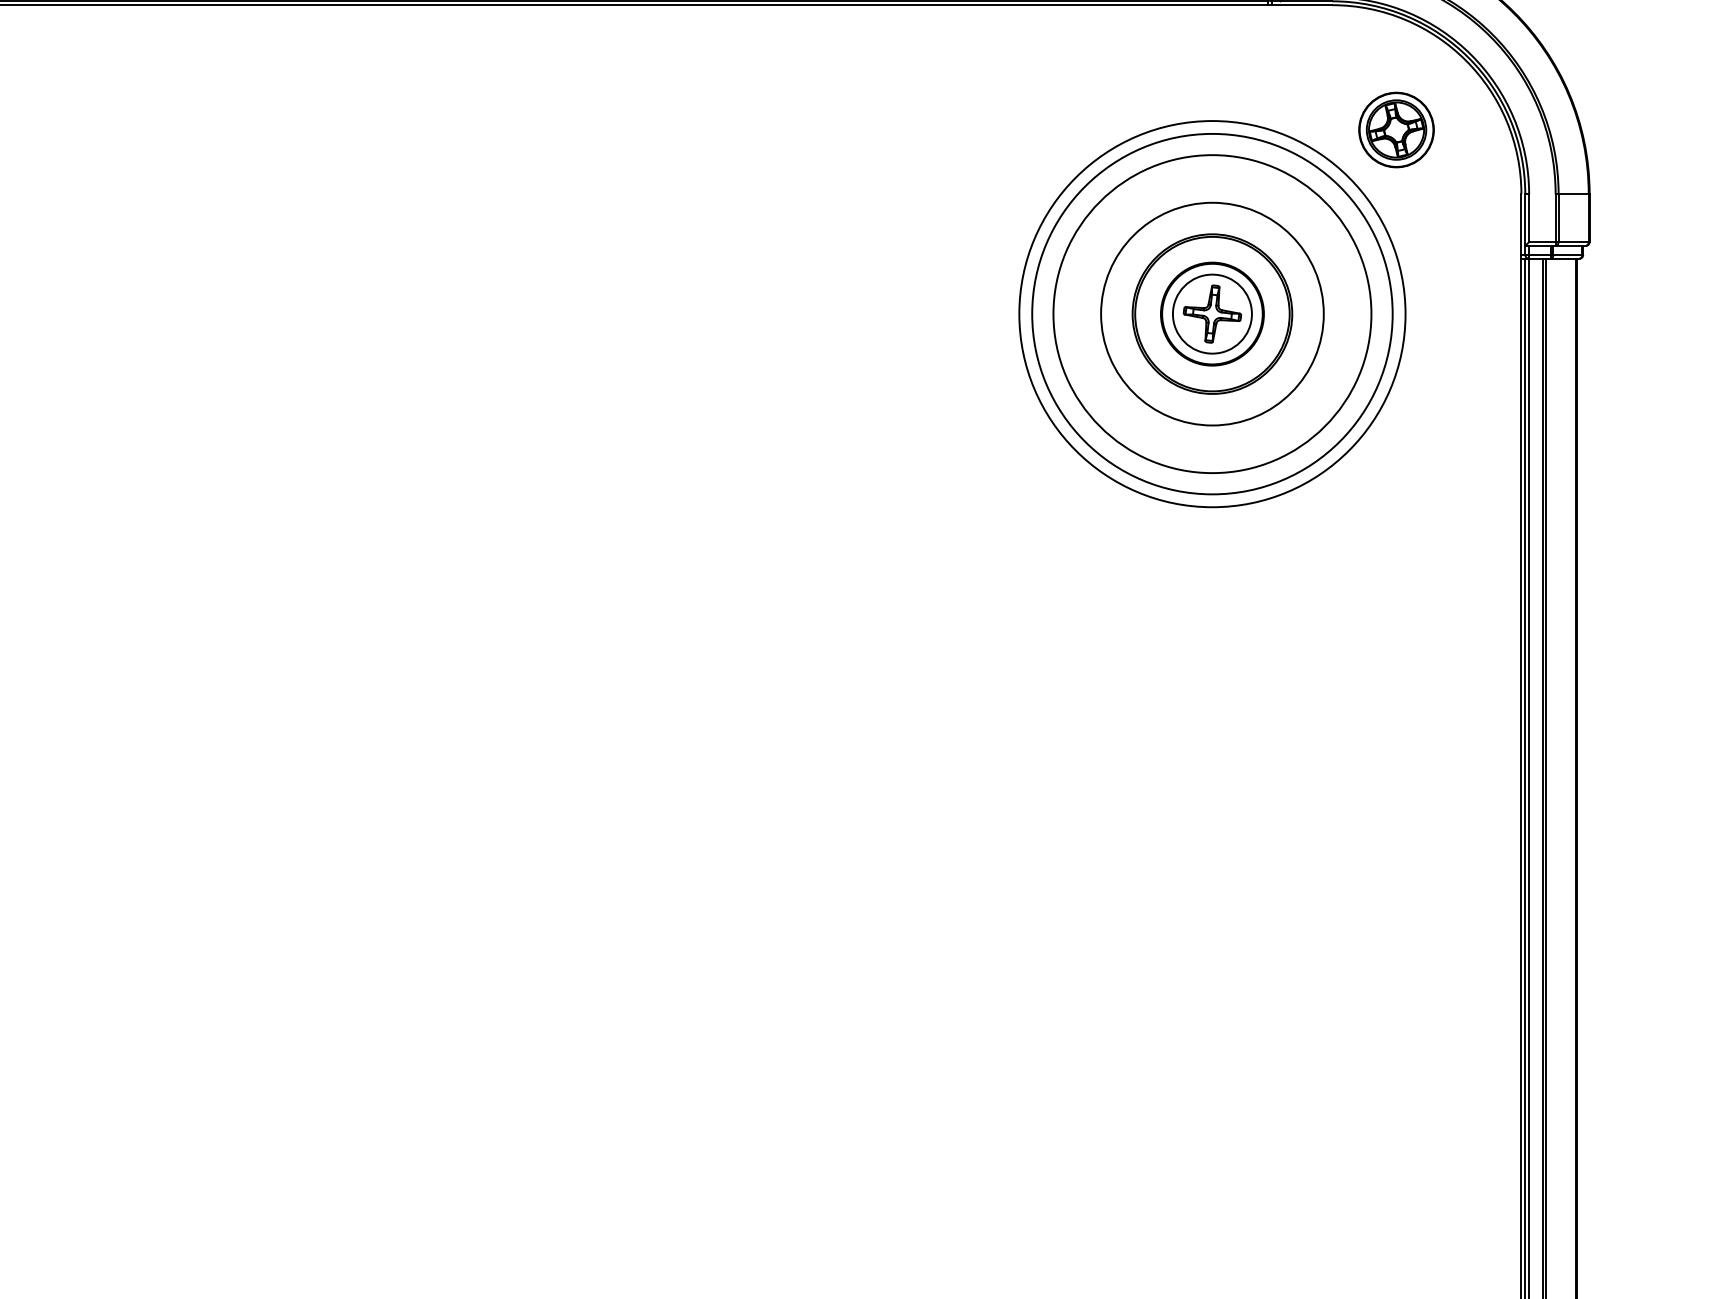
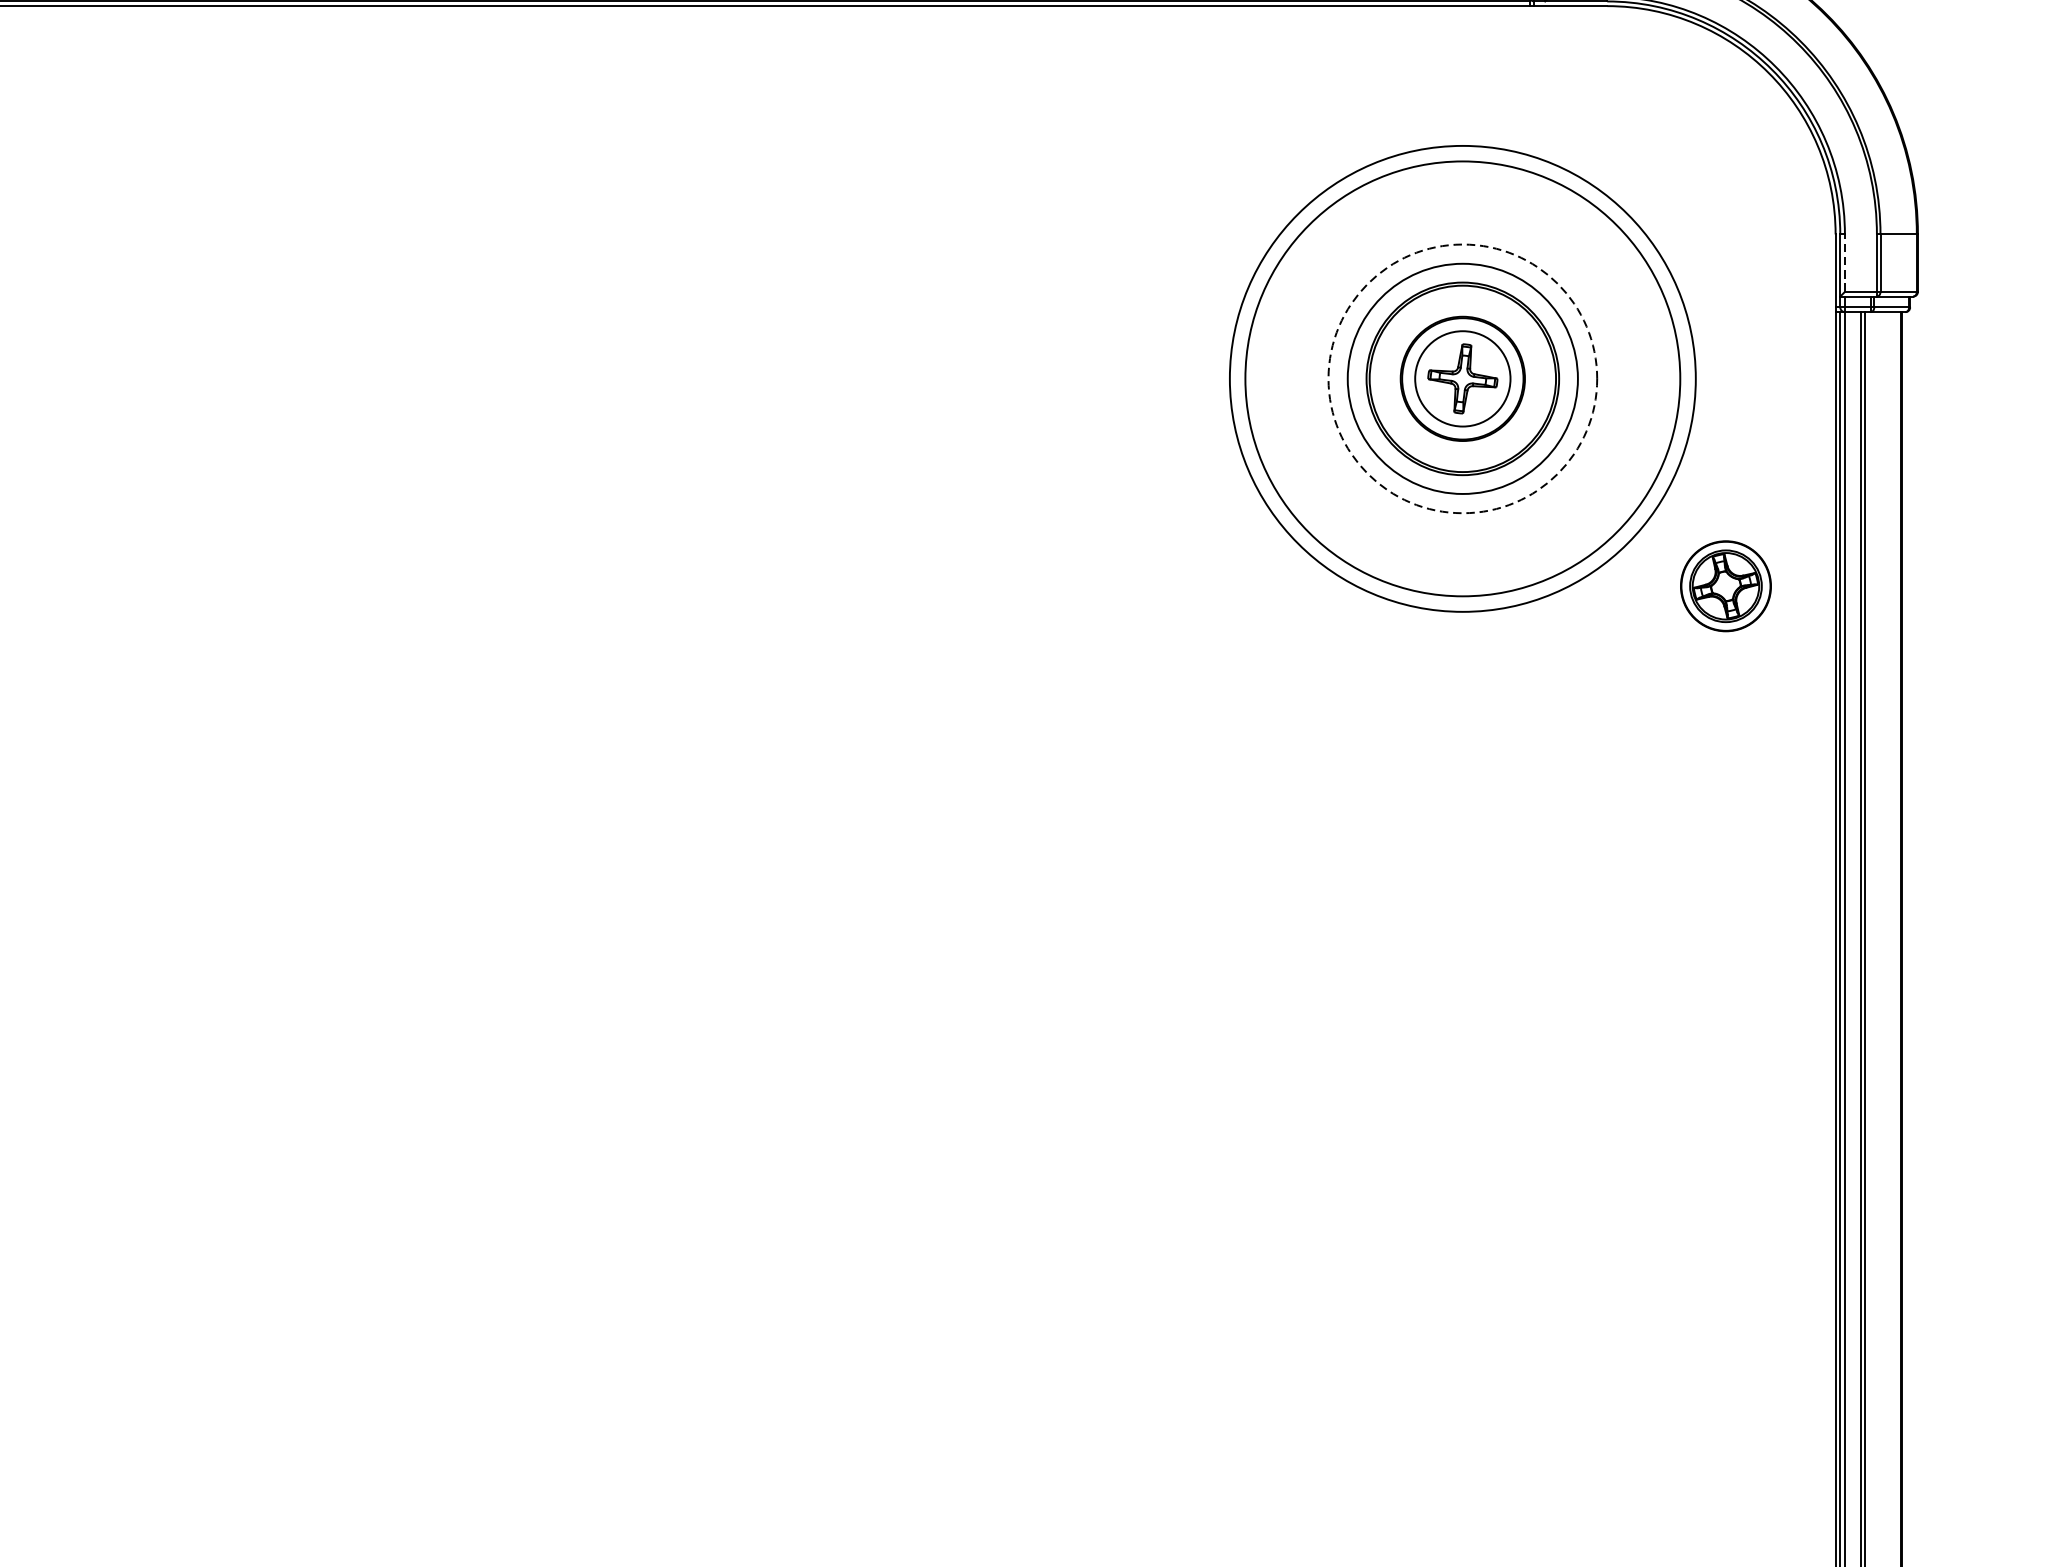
part: (1396, 129) -> (1725, 585), moved
line: (1529, 218) -> (1845, 263), solid -> dashed
circle: (1212, 313) -> (1462, 378), solid -> dashed
circle: (1212, 314) -> (1462, 379), size x0.6

